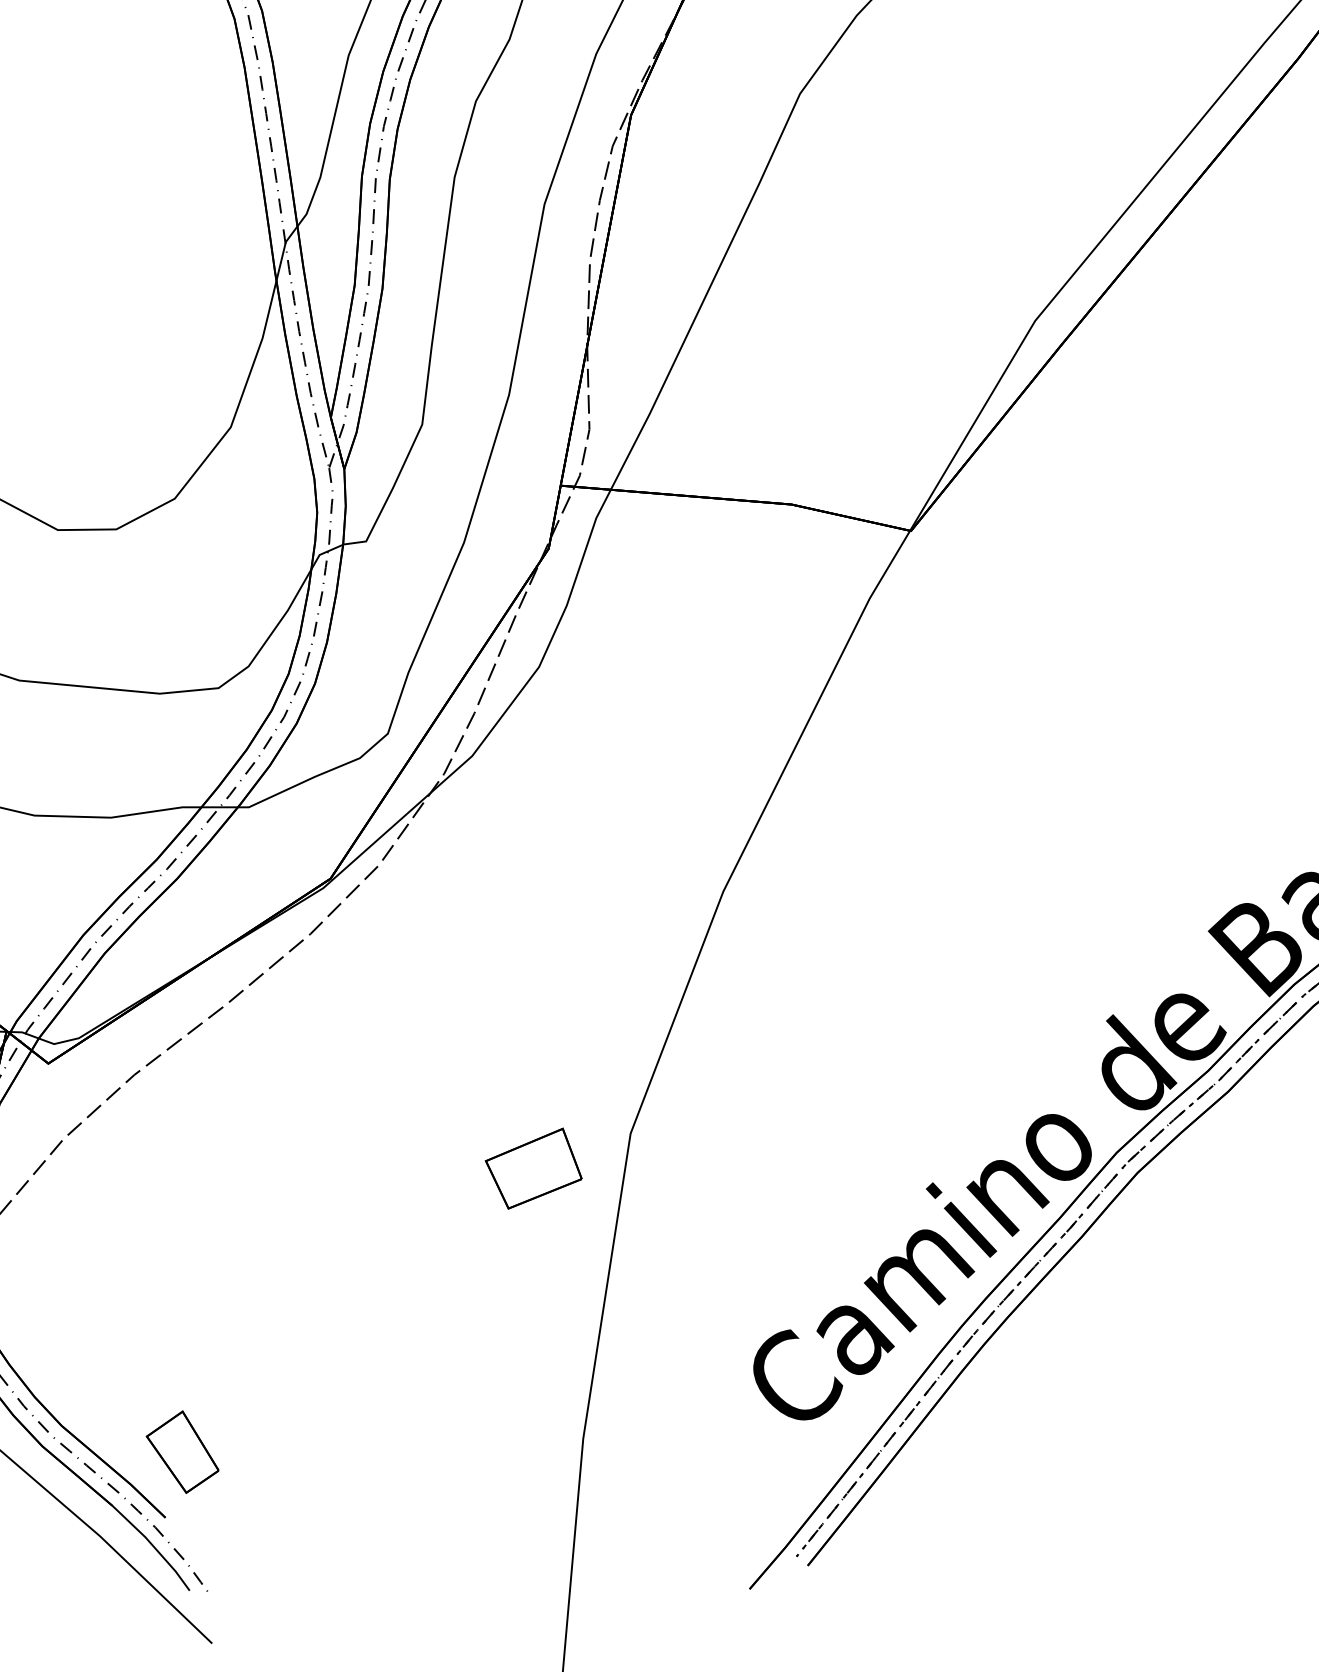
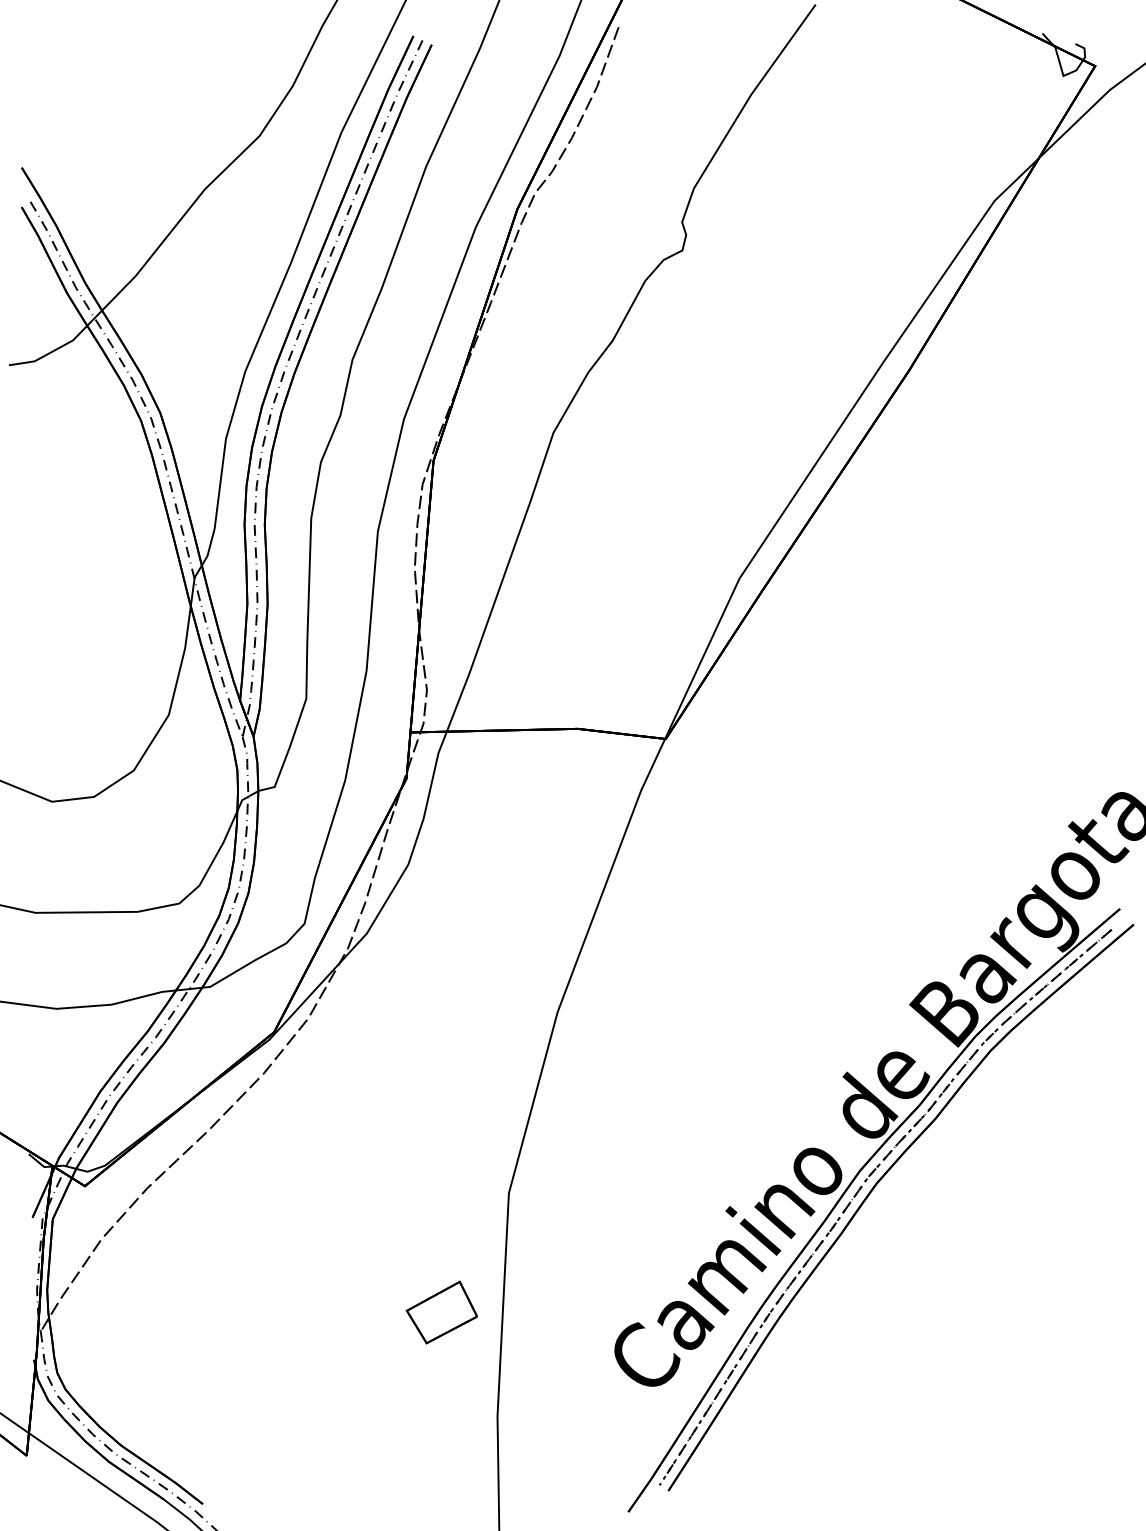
part: (533, 1168) -> (441, 1312), moved
part: (182, 1451) -> (210, 1455), removed

